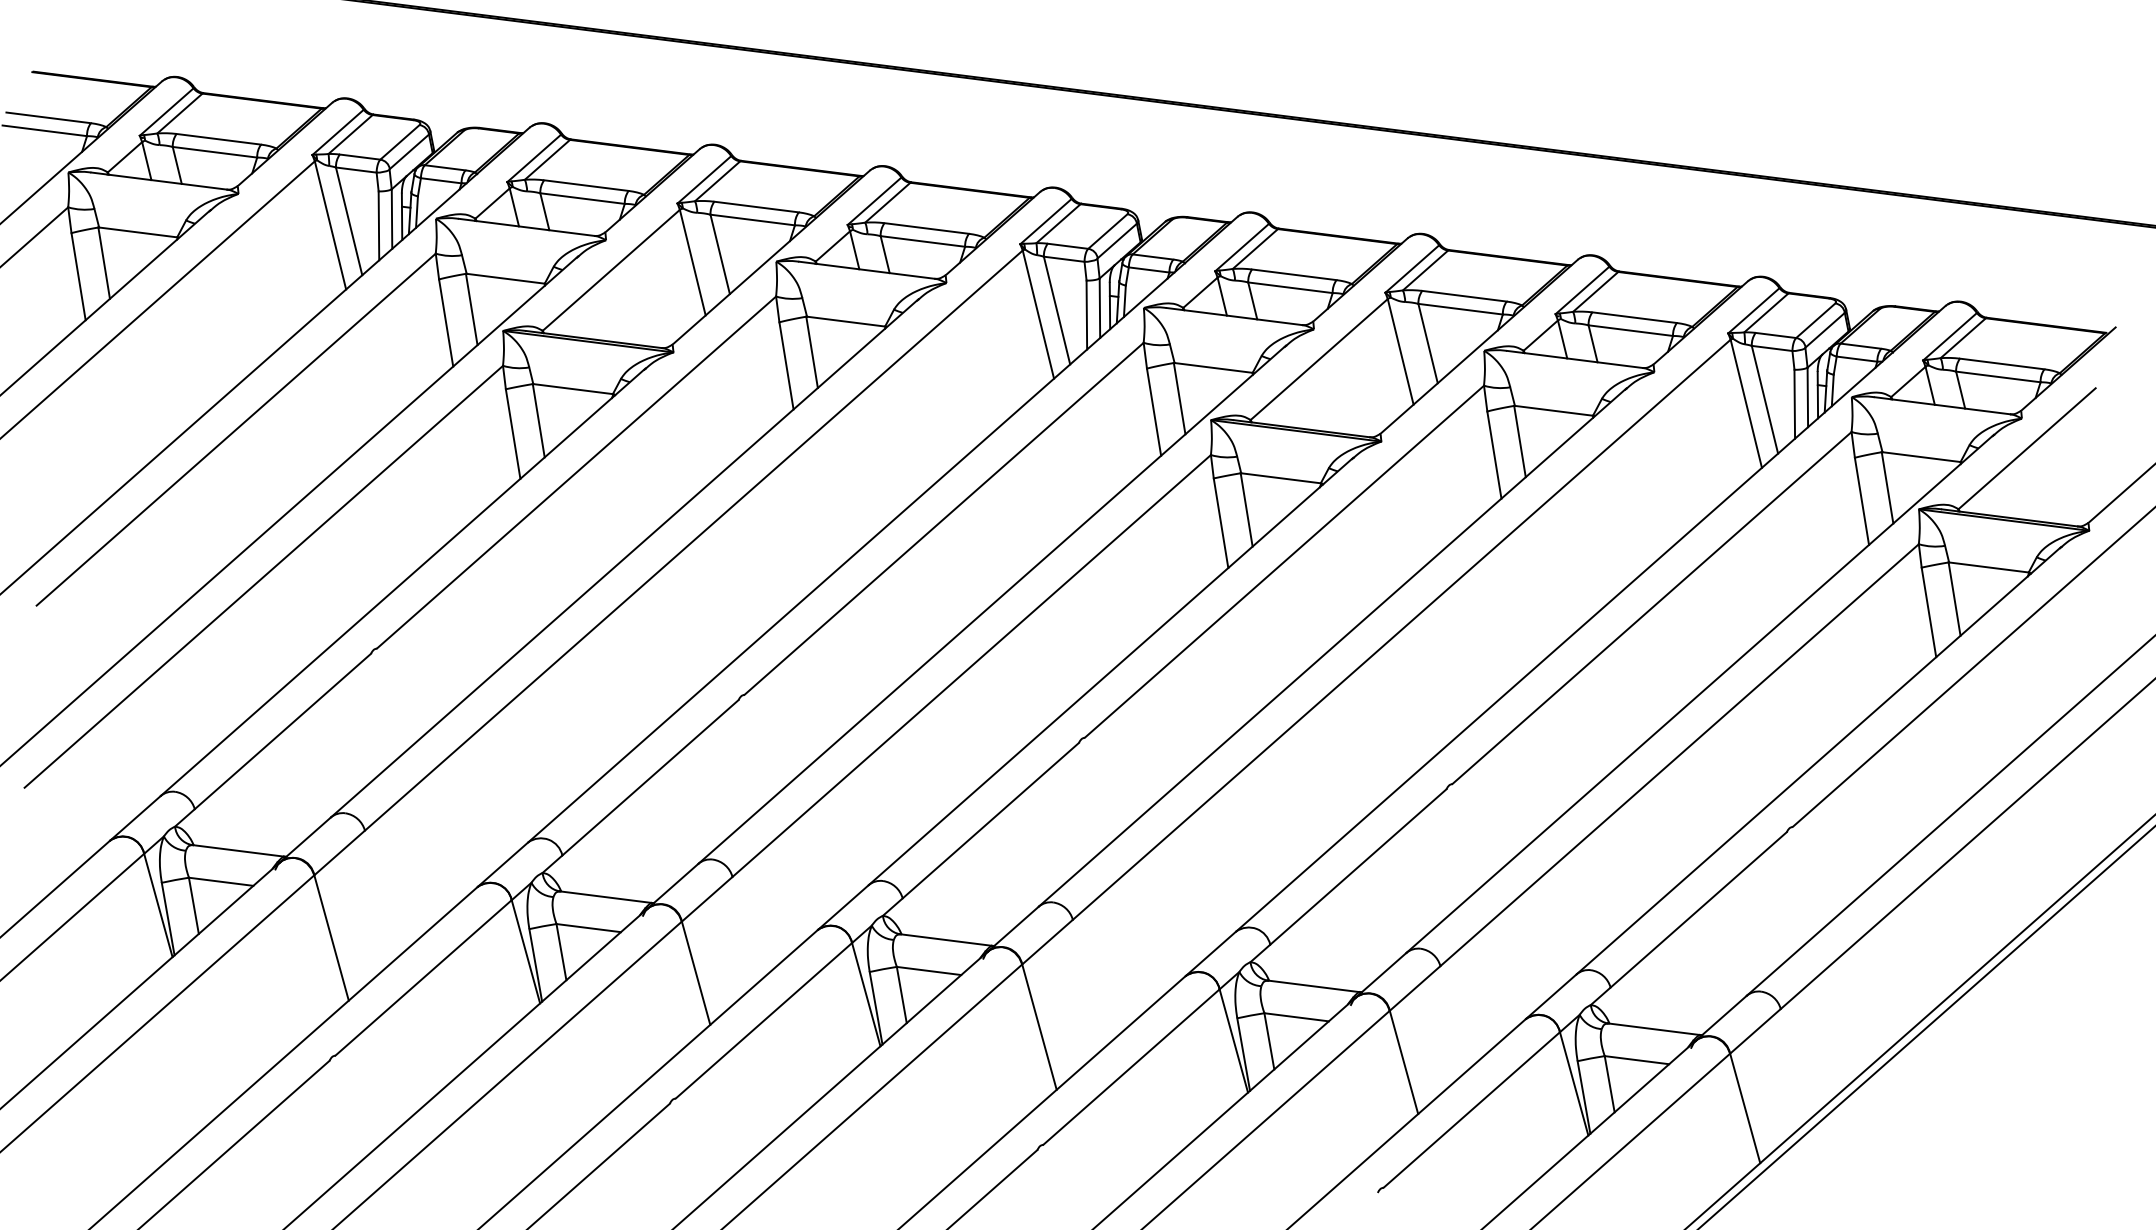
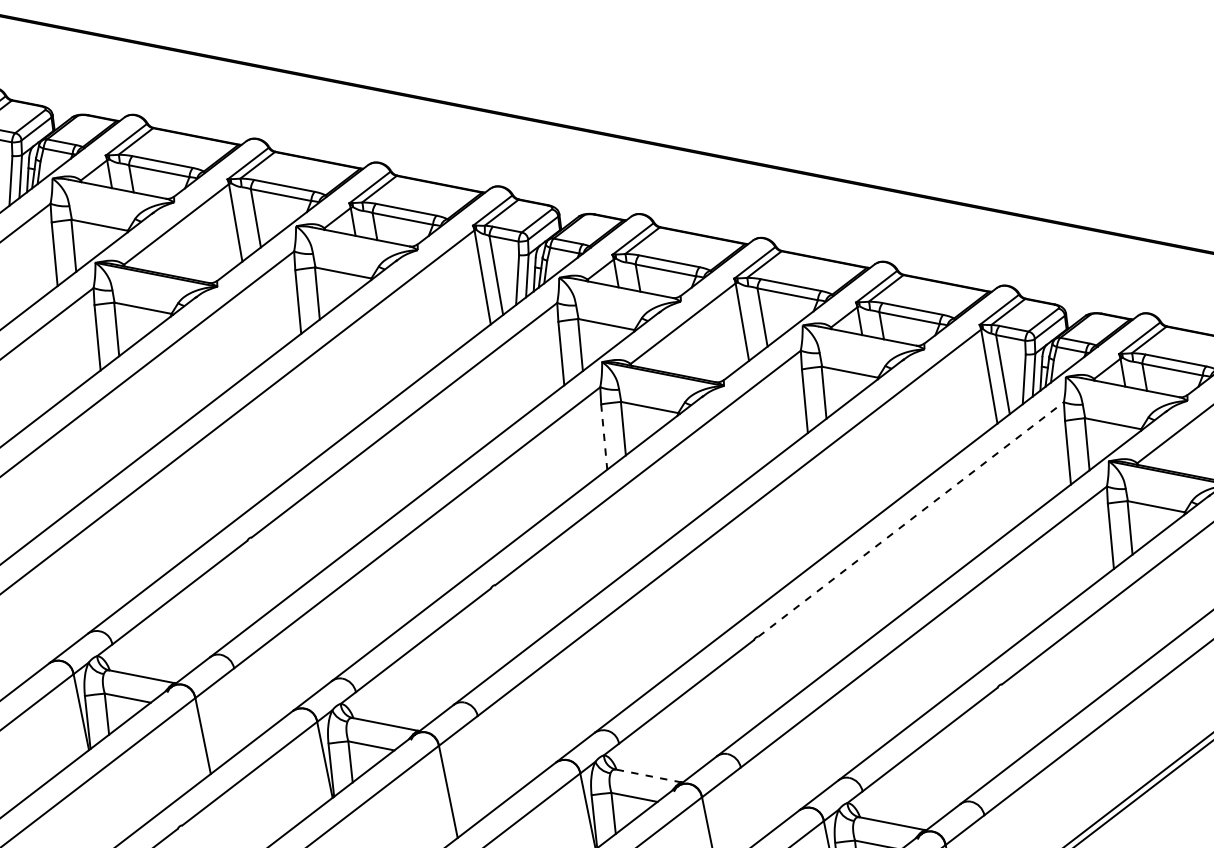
line: (1221, 523) -> (604, 437), solid -> dashed
line: (1652, 607) -> (911, 519), solid -> dashed
line: (1313, 986) -> (648, 776), solid -> dashed

